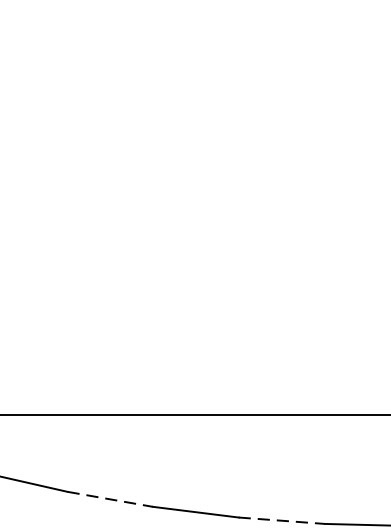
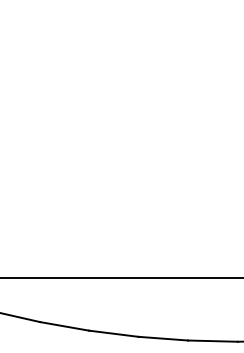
line: (110, 499) -> (64, 326), dashed -> solid
line: (282, 520) -> (163, 338), dashed -> solid

